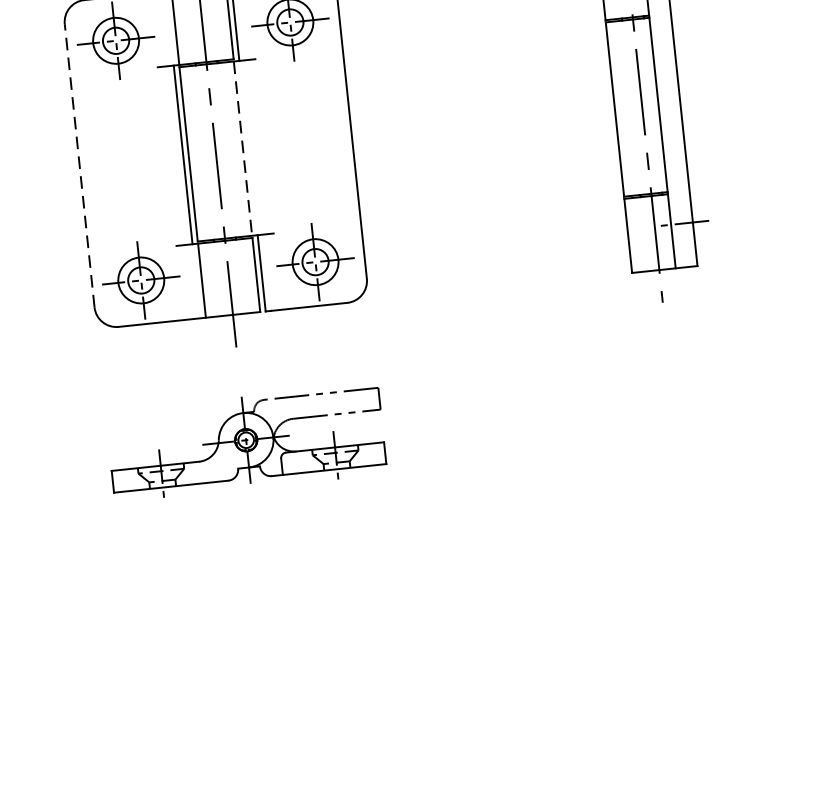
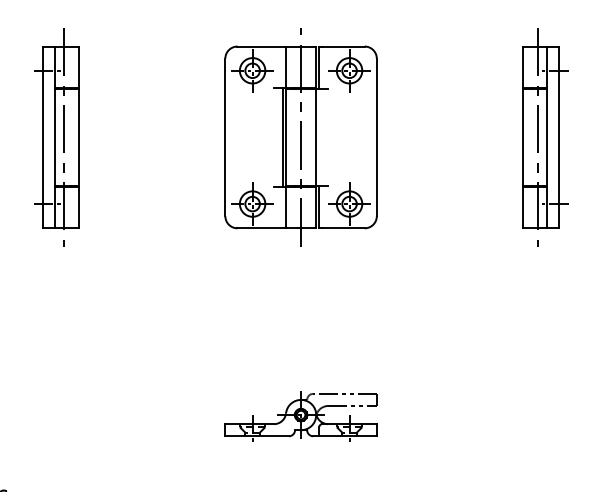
line: (243, 148) -> (316, 137), dashed -> solid
line: (79, 165) -> (225, 137), dashed -> solid
part: (245, 442) -> (300, 416), moved

